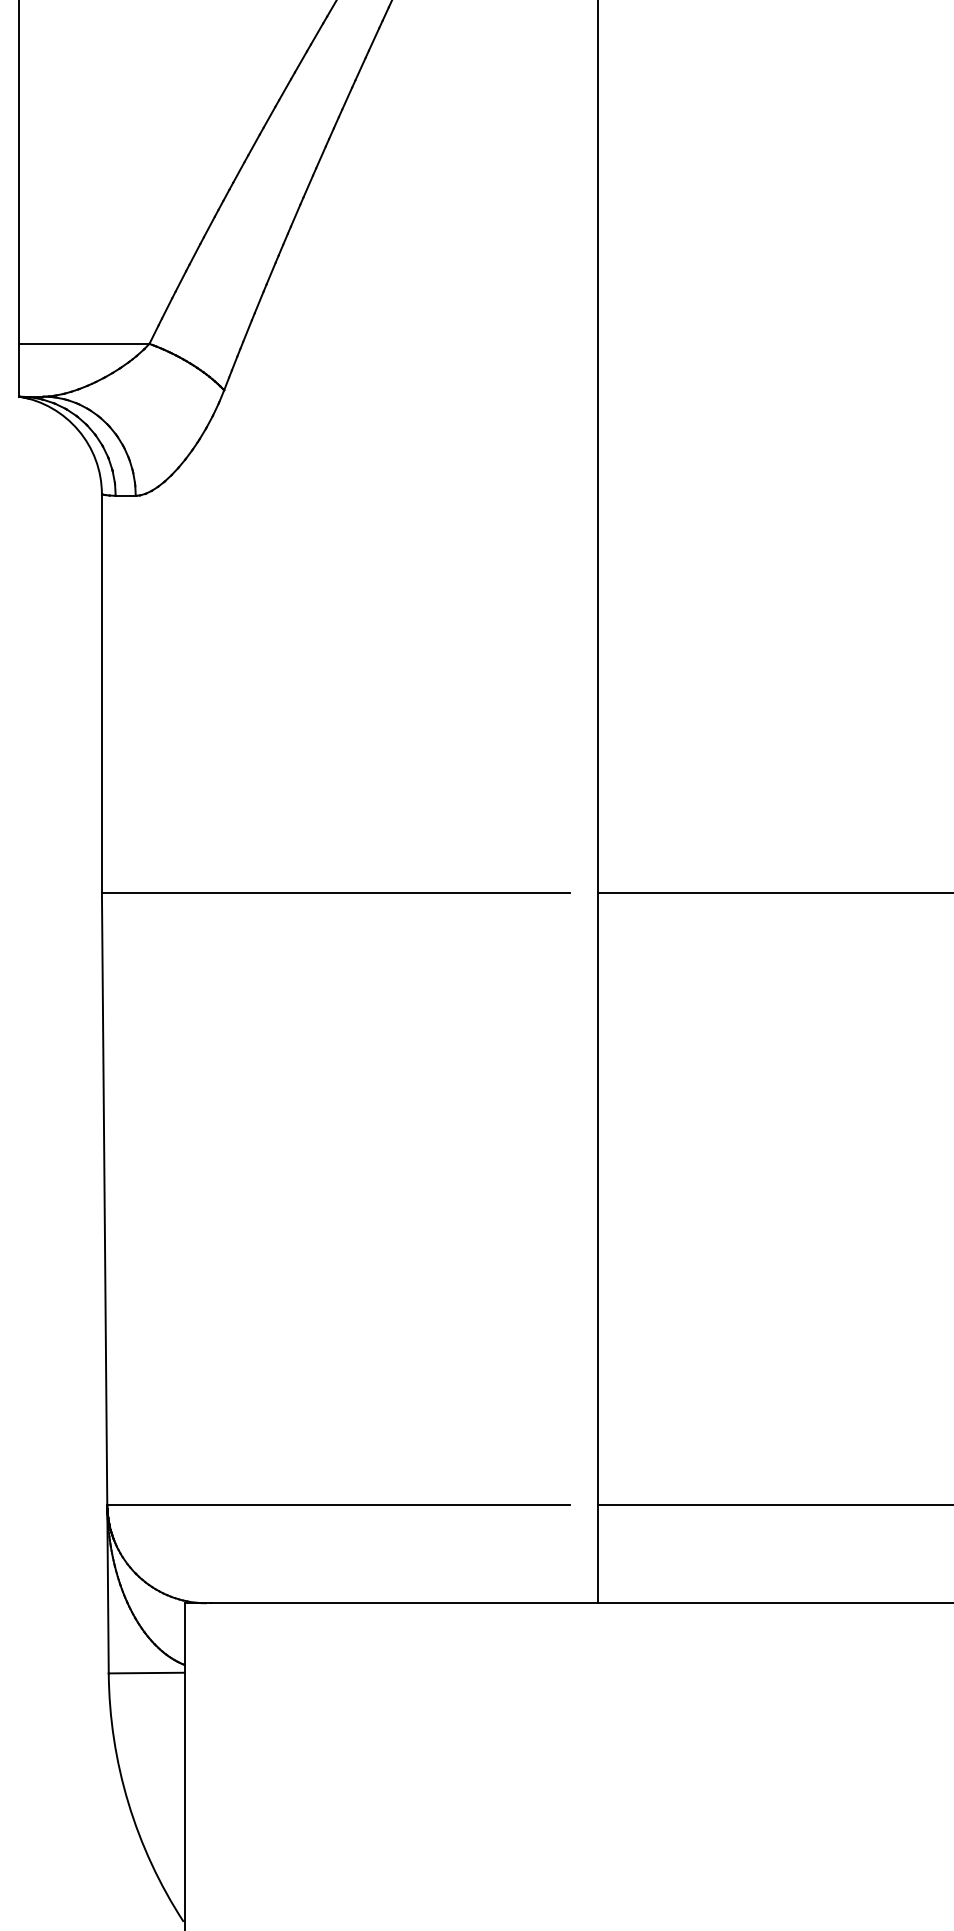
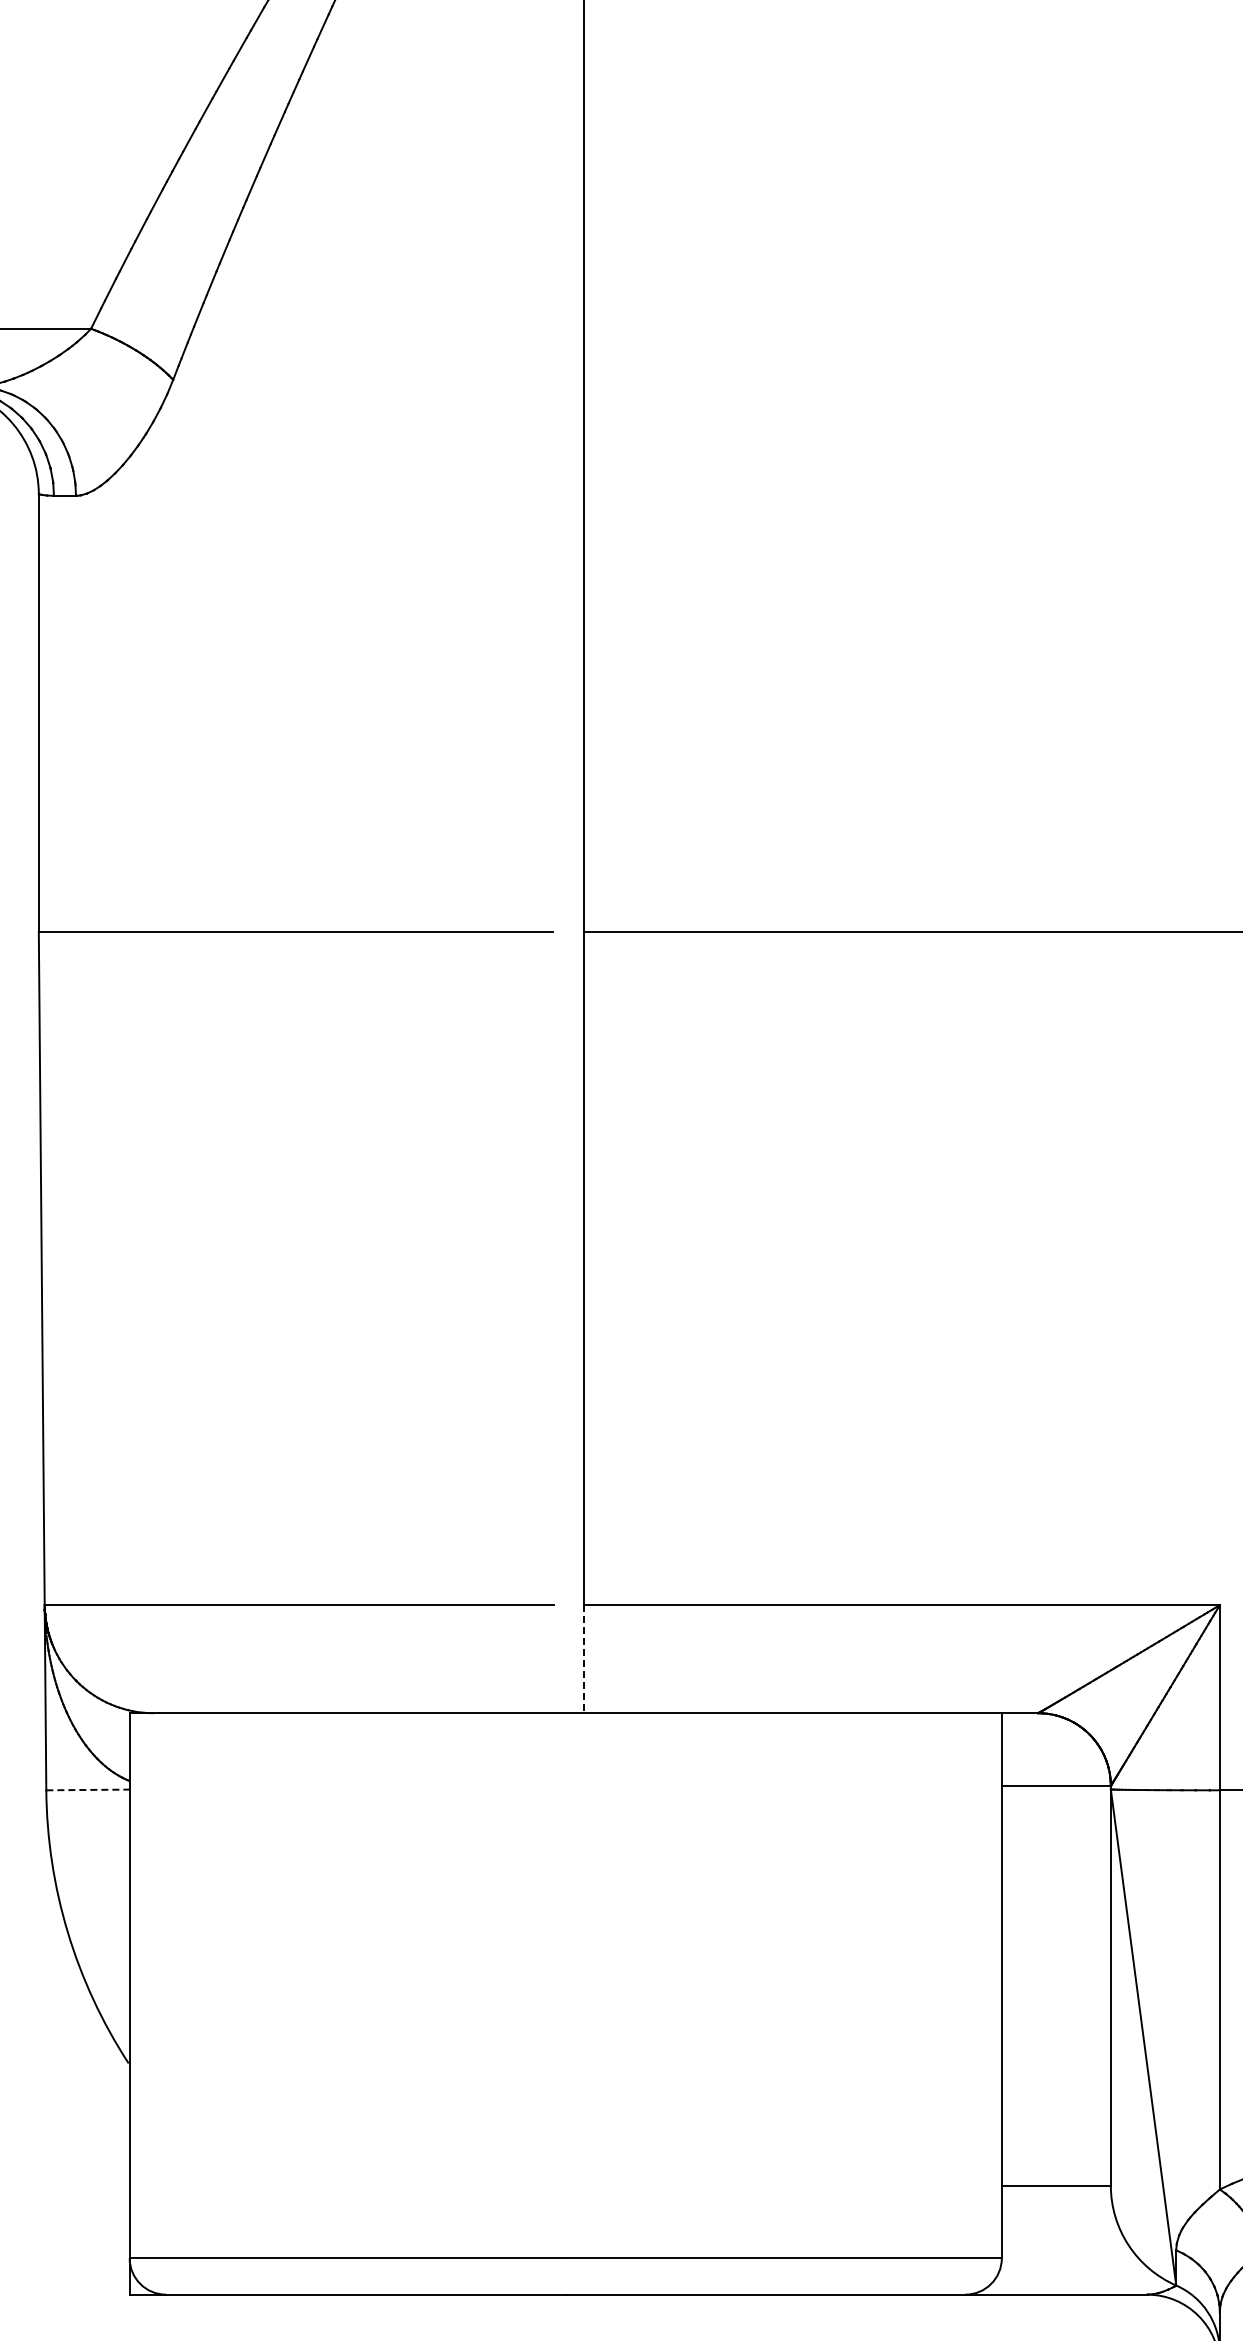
line: (597, 1554) -> (583, 1659), solid -> dashed
line: (147, 1672) -> (88, 1789), solid -> dashed

